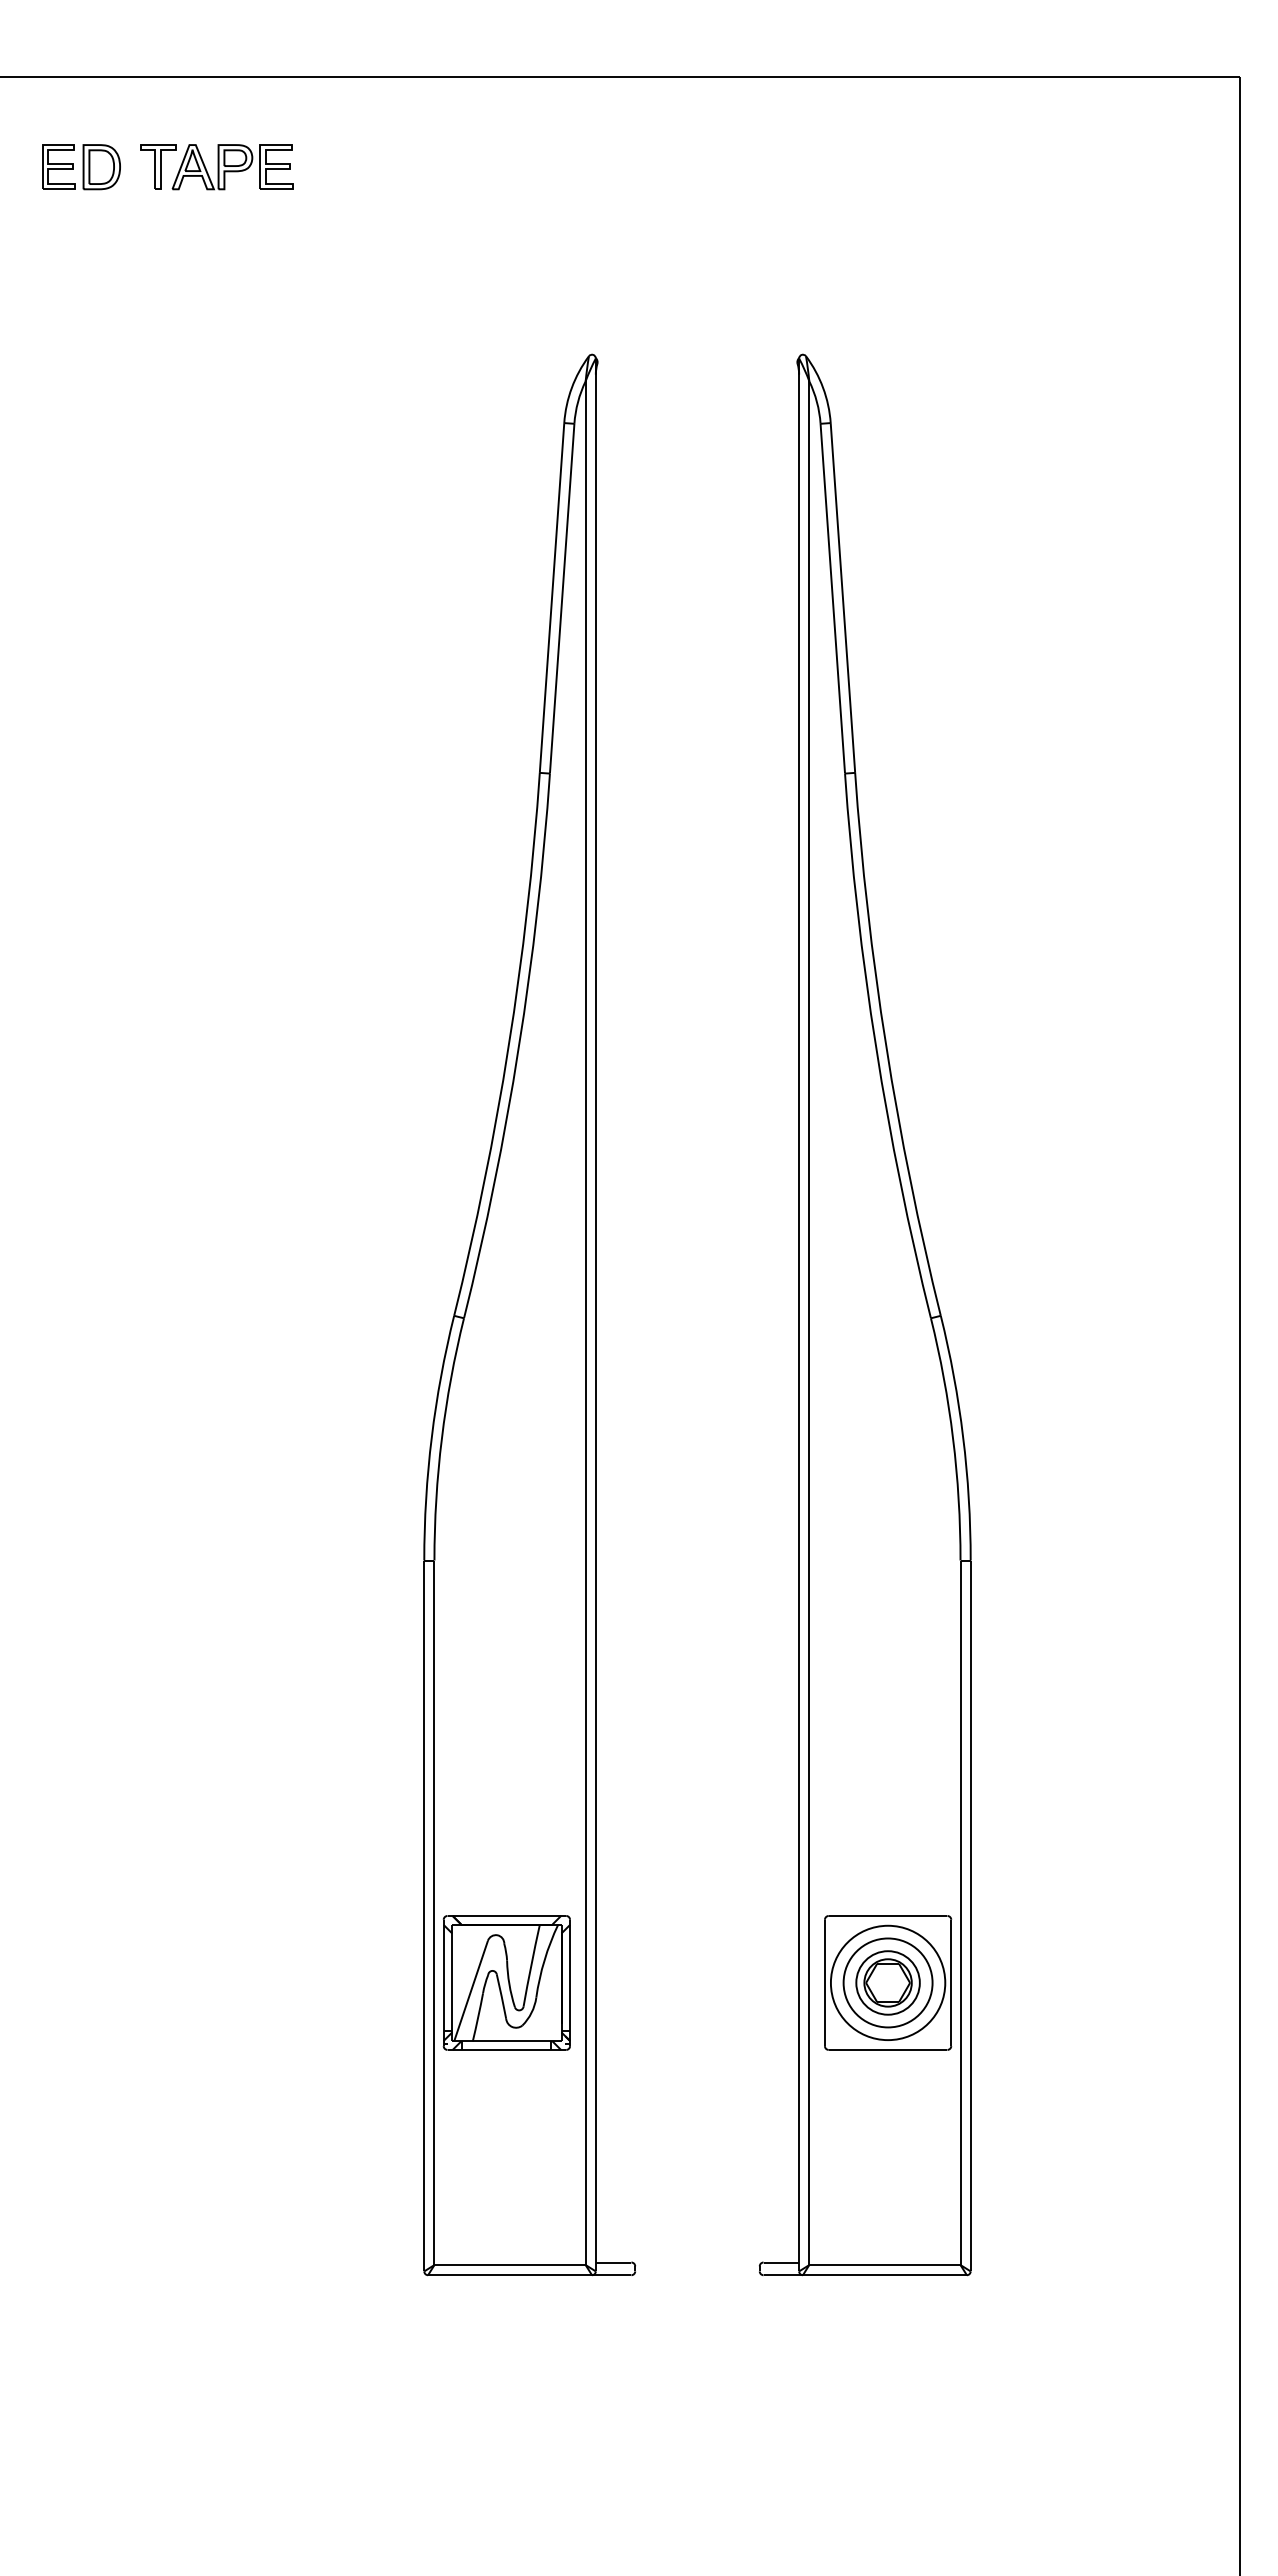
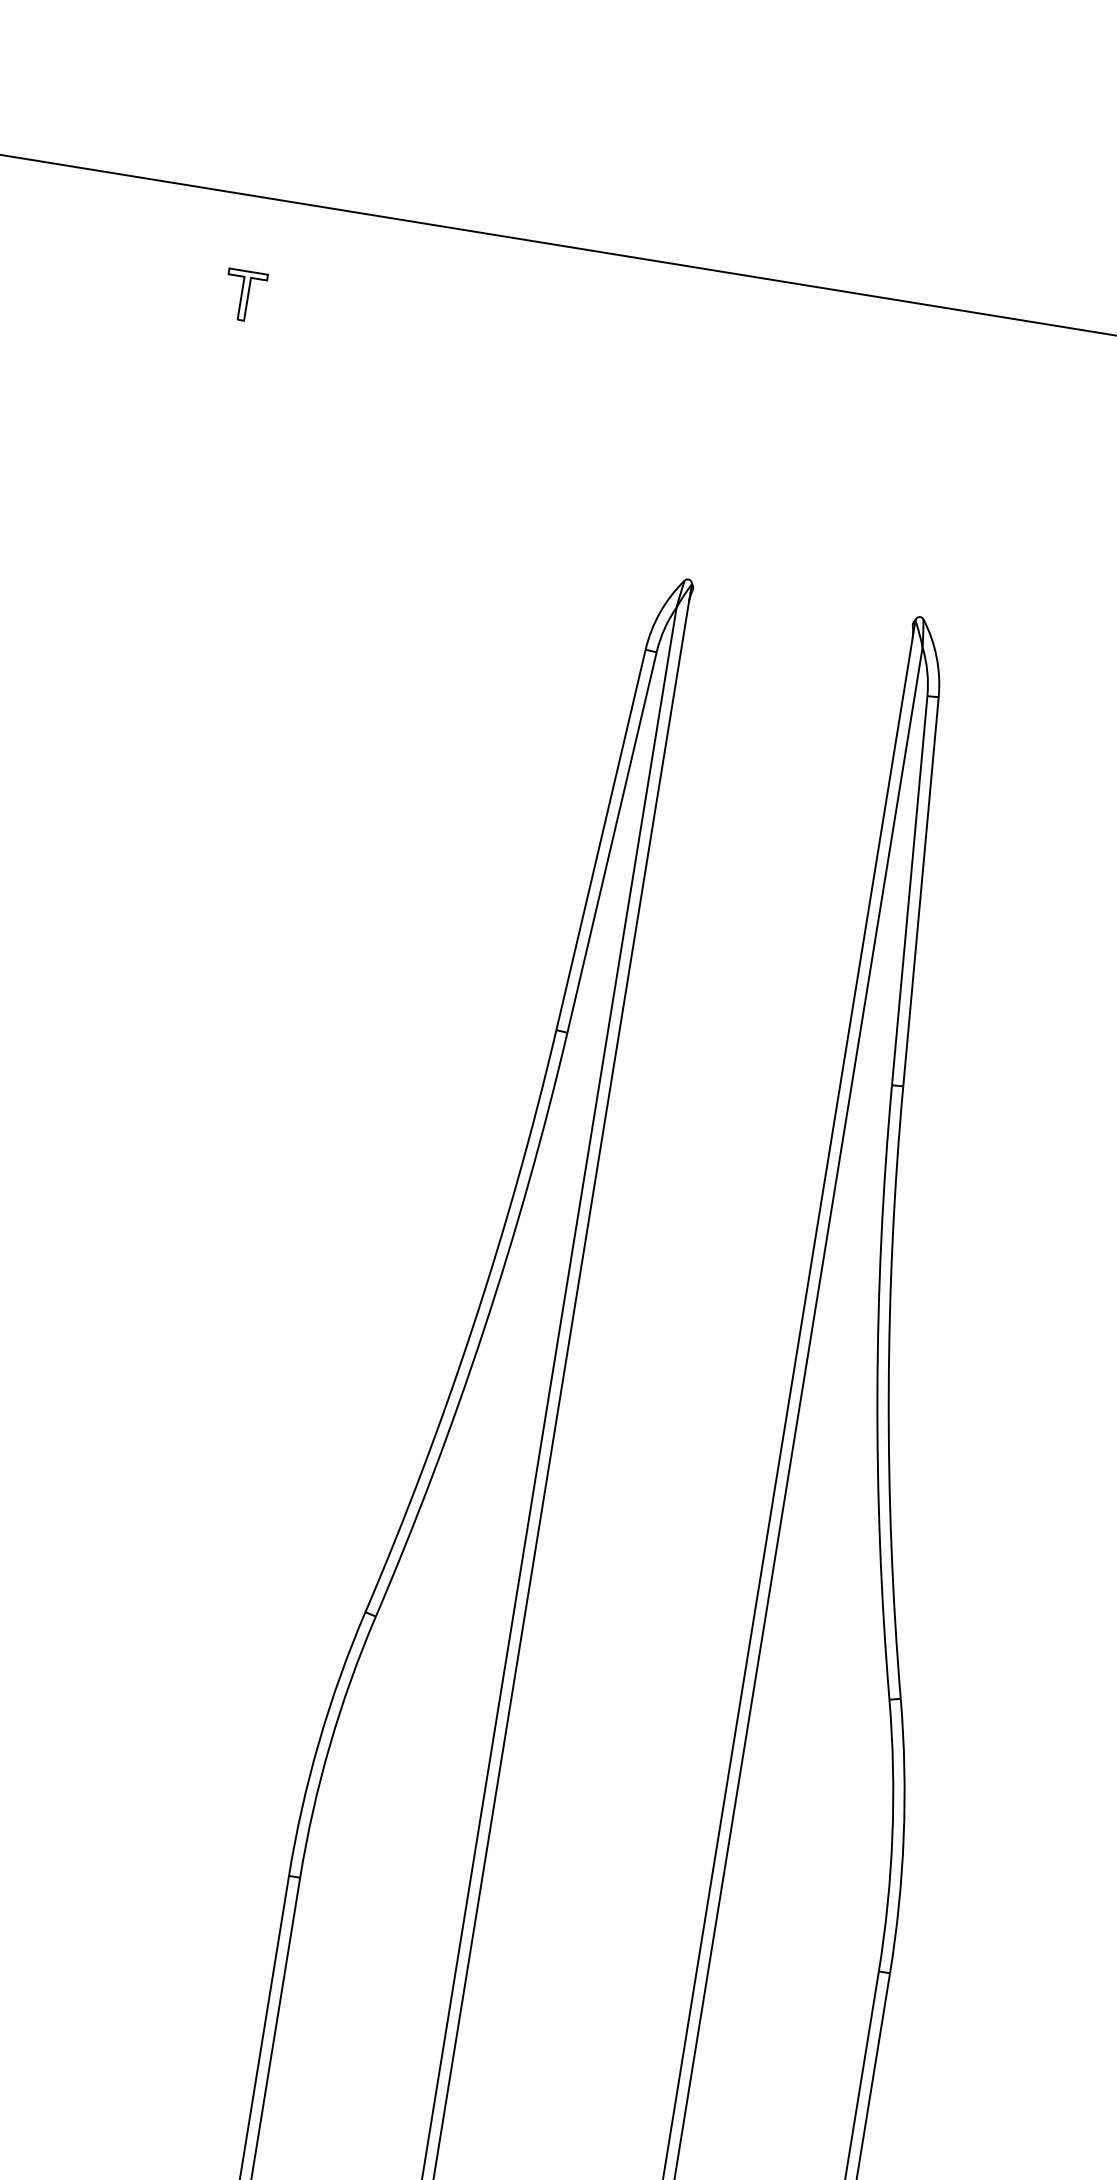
part: (81, 167) -> (160, 282), removed
part: (232, 167) -> (326, 309), removed

